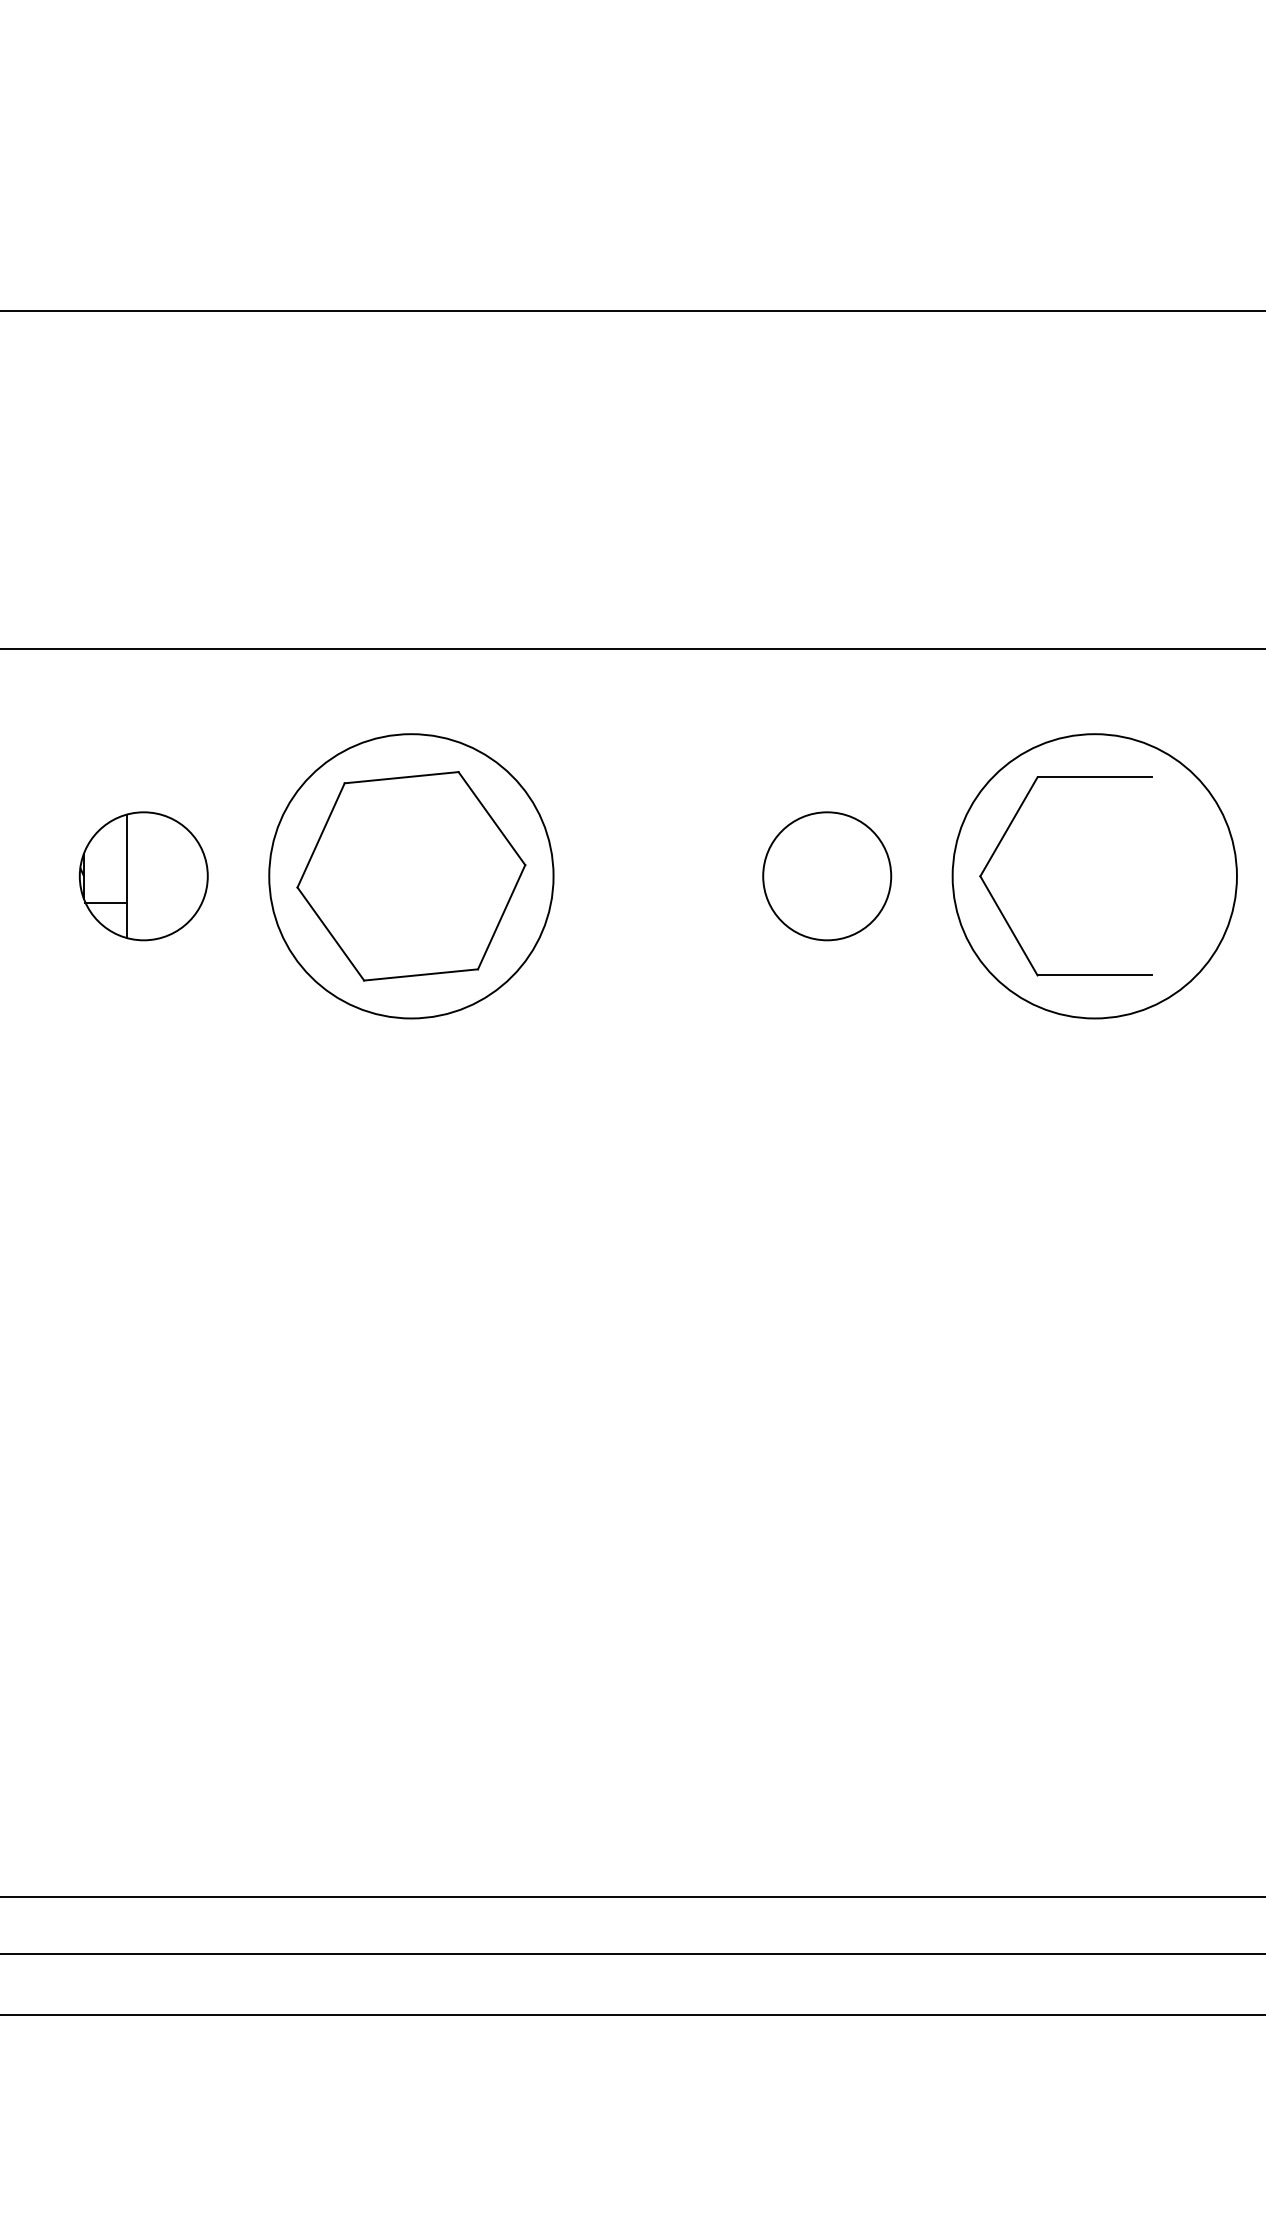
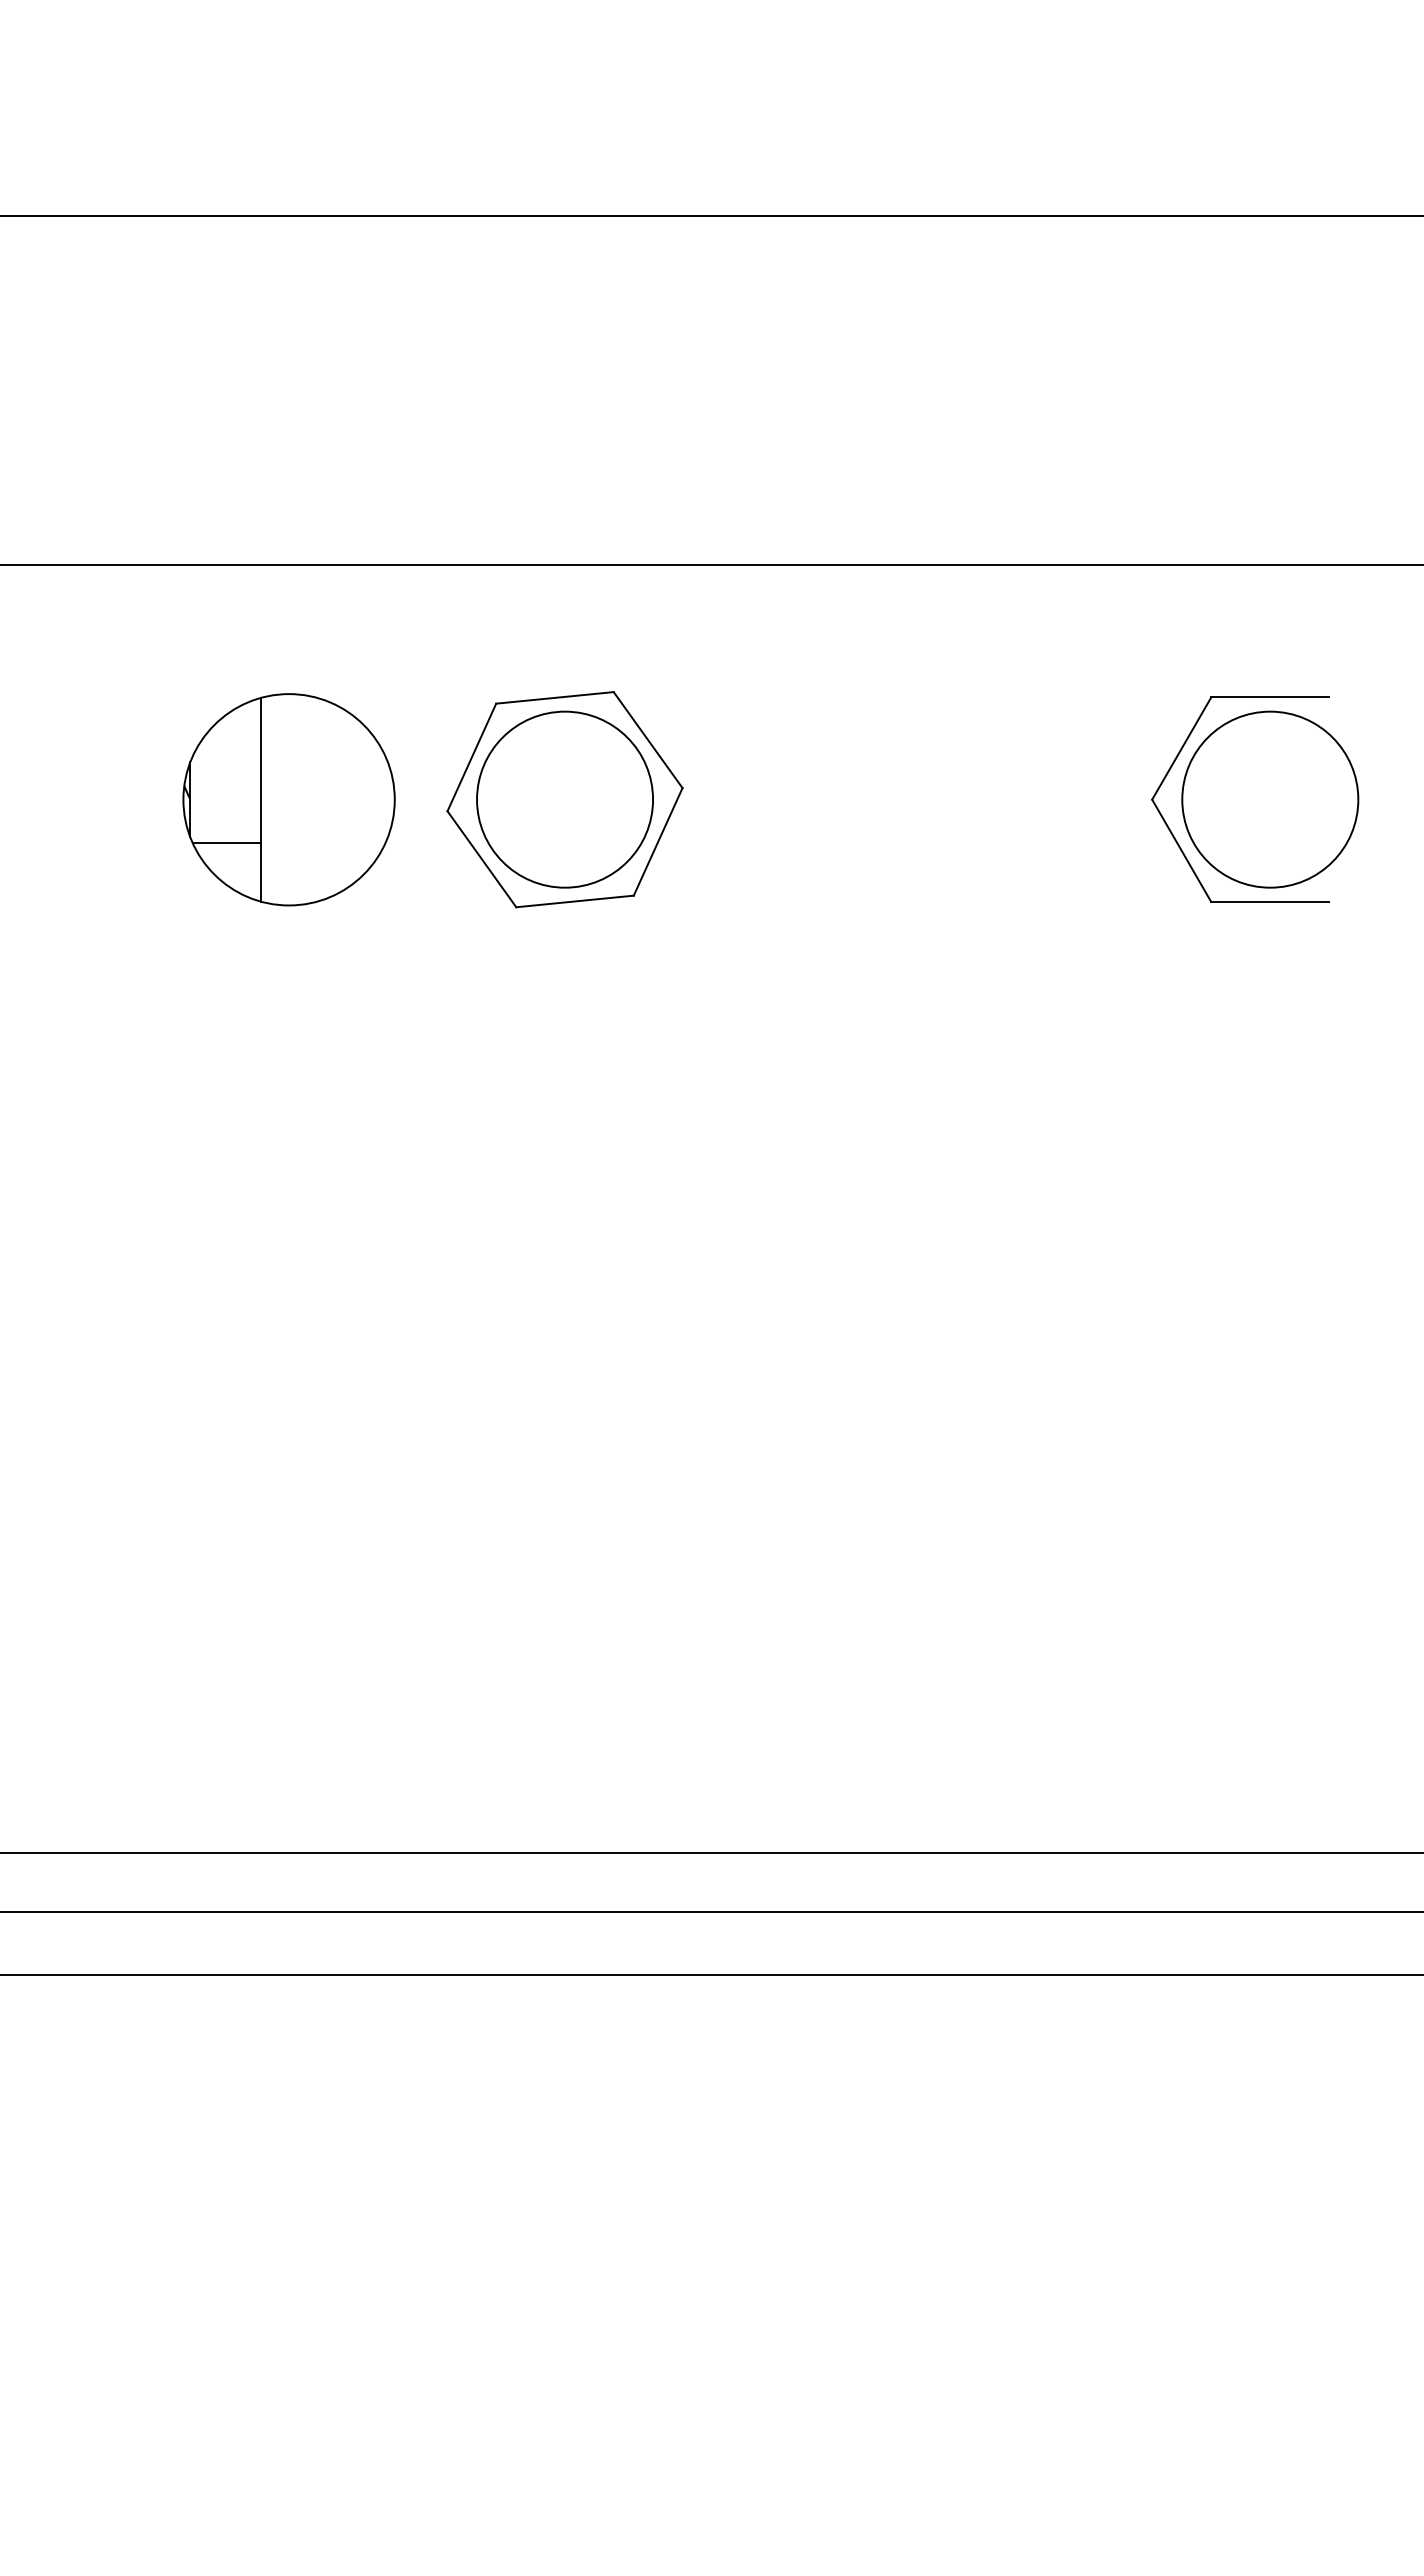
part: (143, 876) -> (288, 799), size x1.6
circle: (410, 876) -> (564, 799), size x0.6
circle: (827, 876) -> (994, 799), removed
circle: (1094, 876) -> (1270, 799), size x0.6

